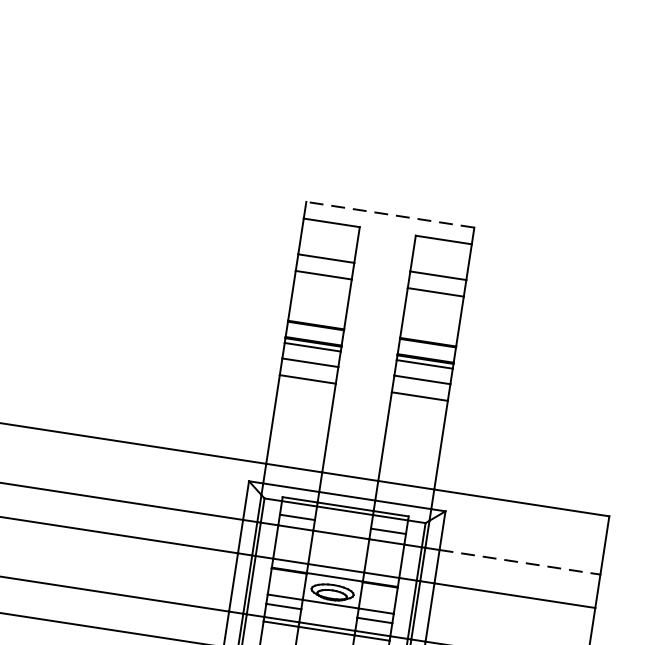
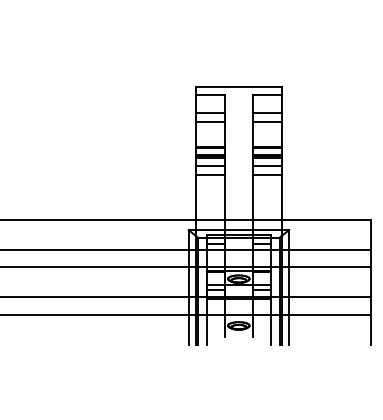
line: (389, 214) -> (238, 86), dashed -> solid
line: (521, 561) -> (330, 249), dashed -> solid

